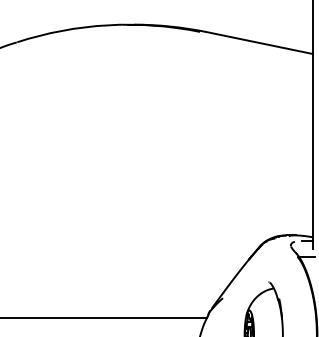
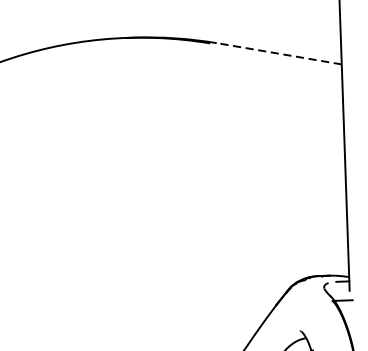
line: (258, 42) -> (278, 53), solid -> dashed

